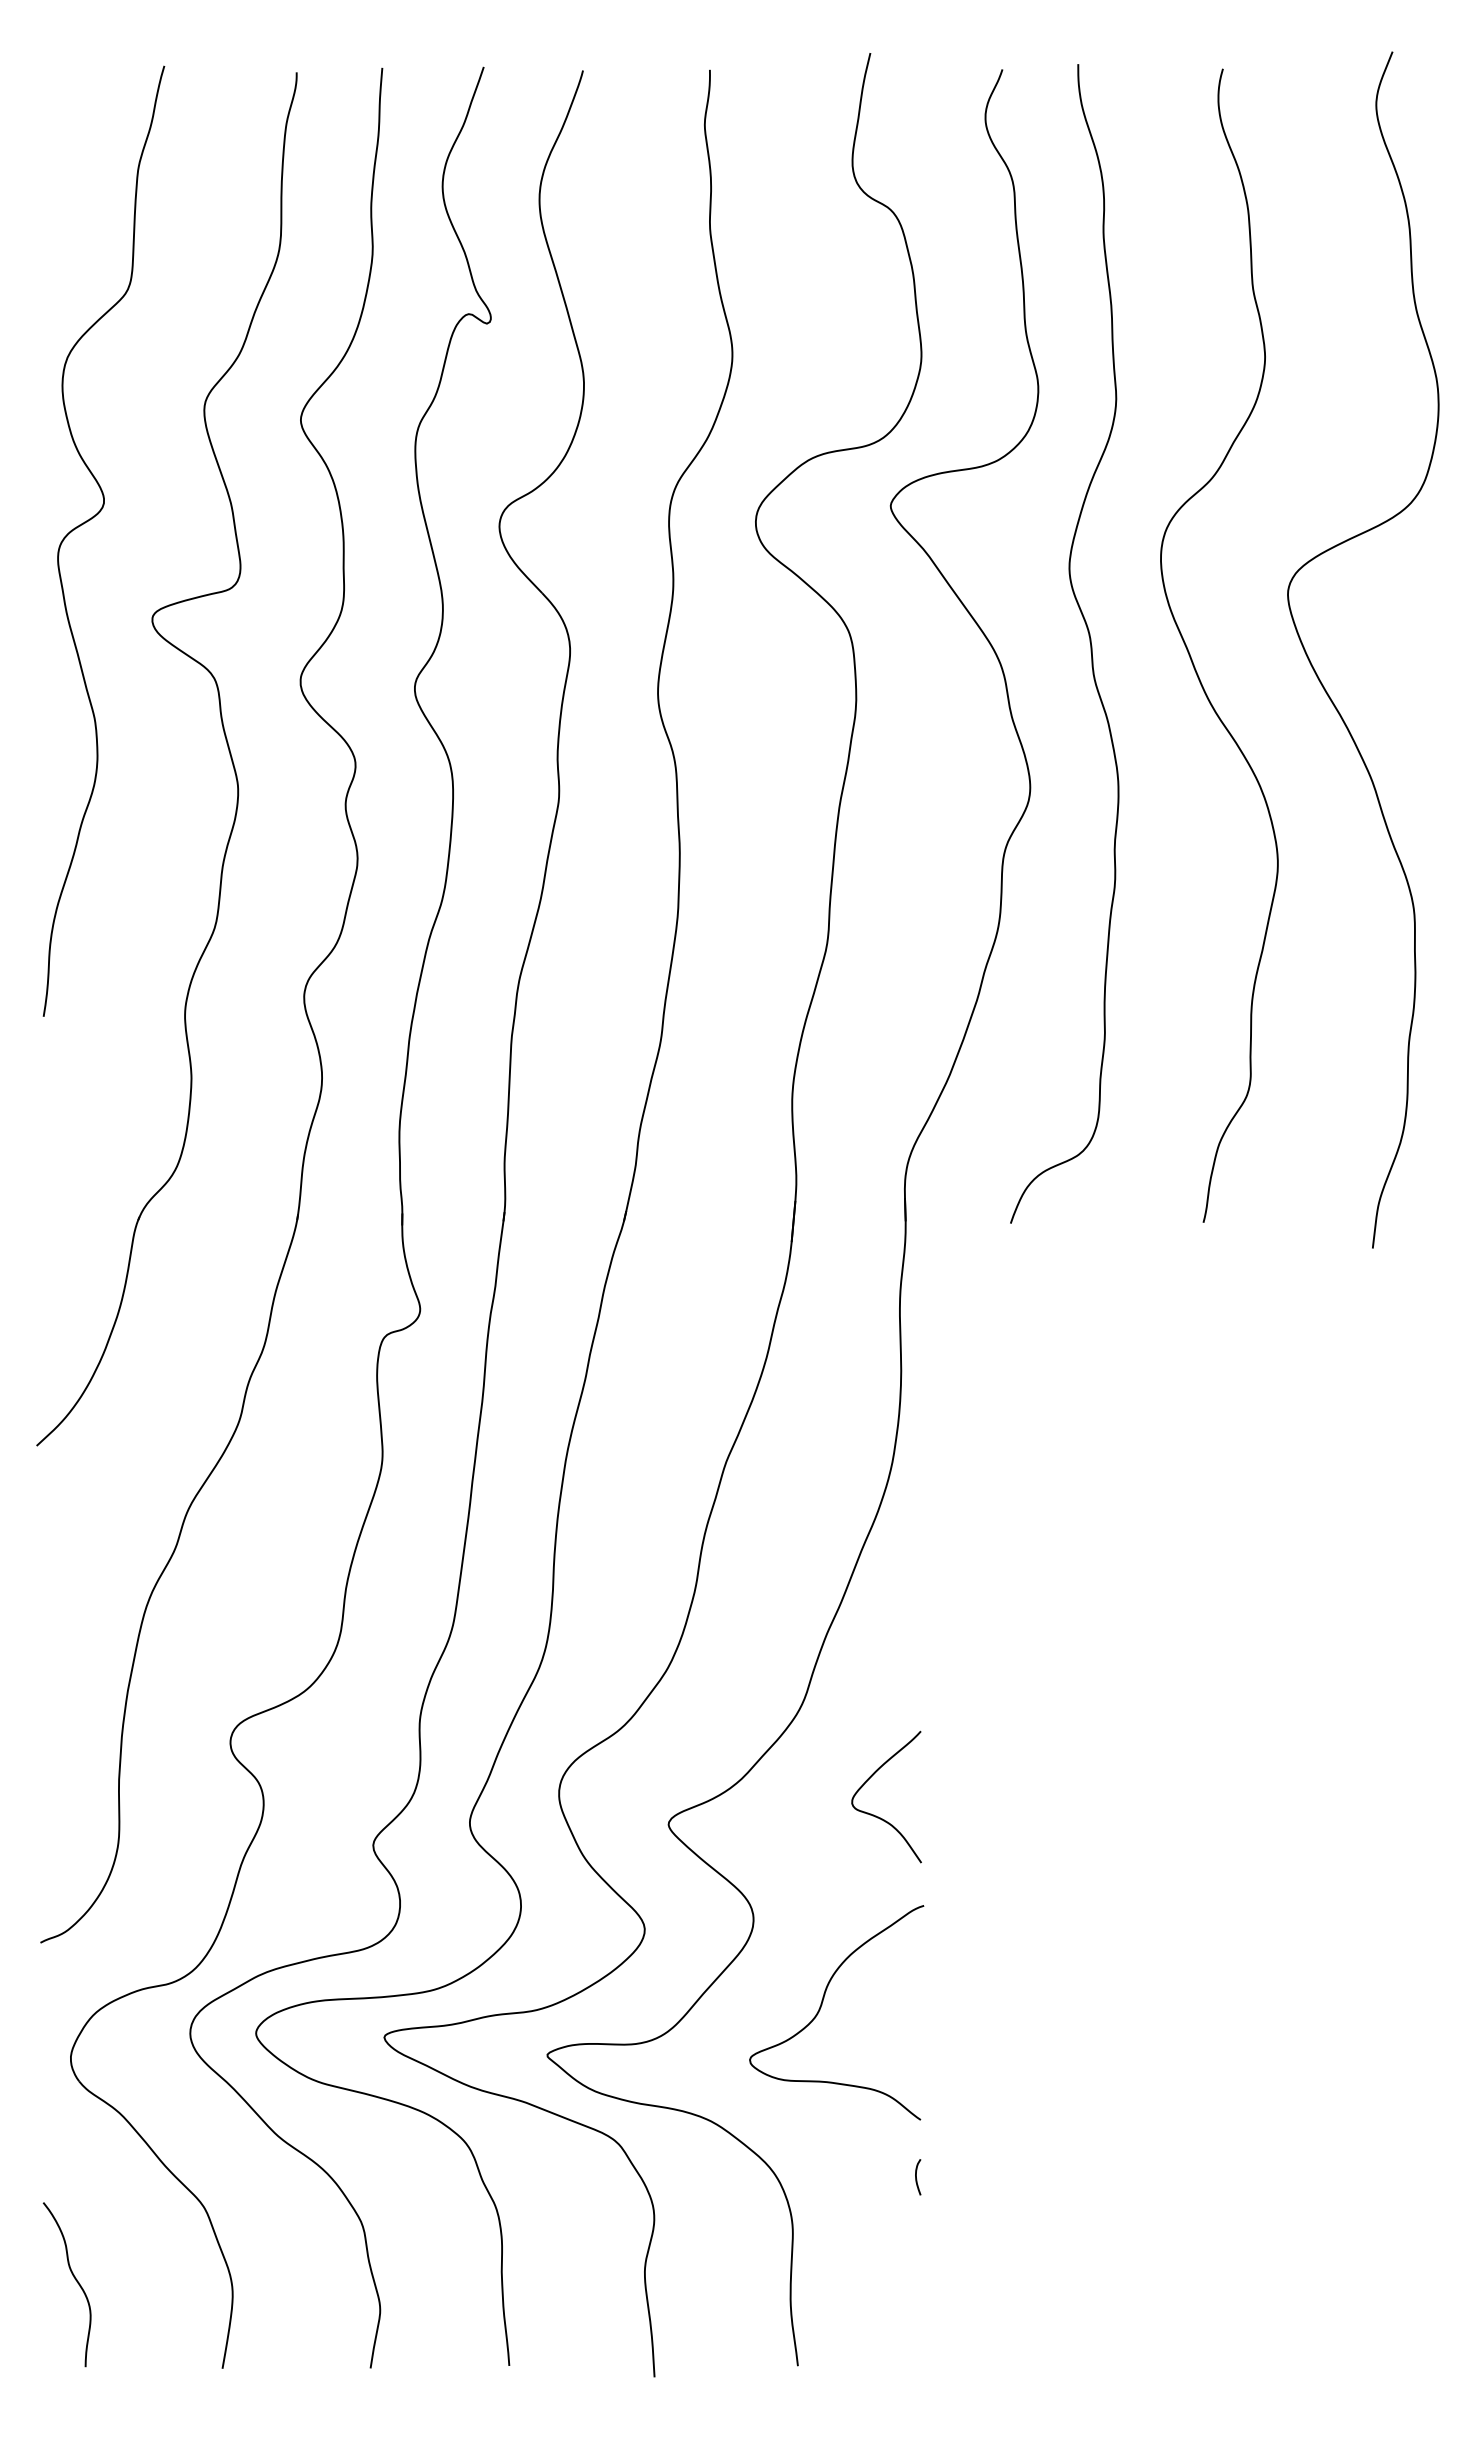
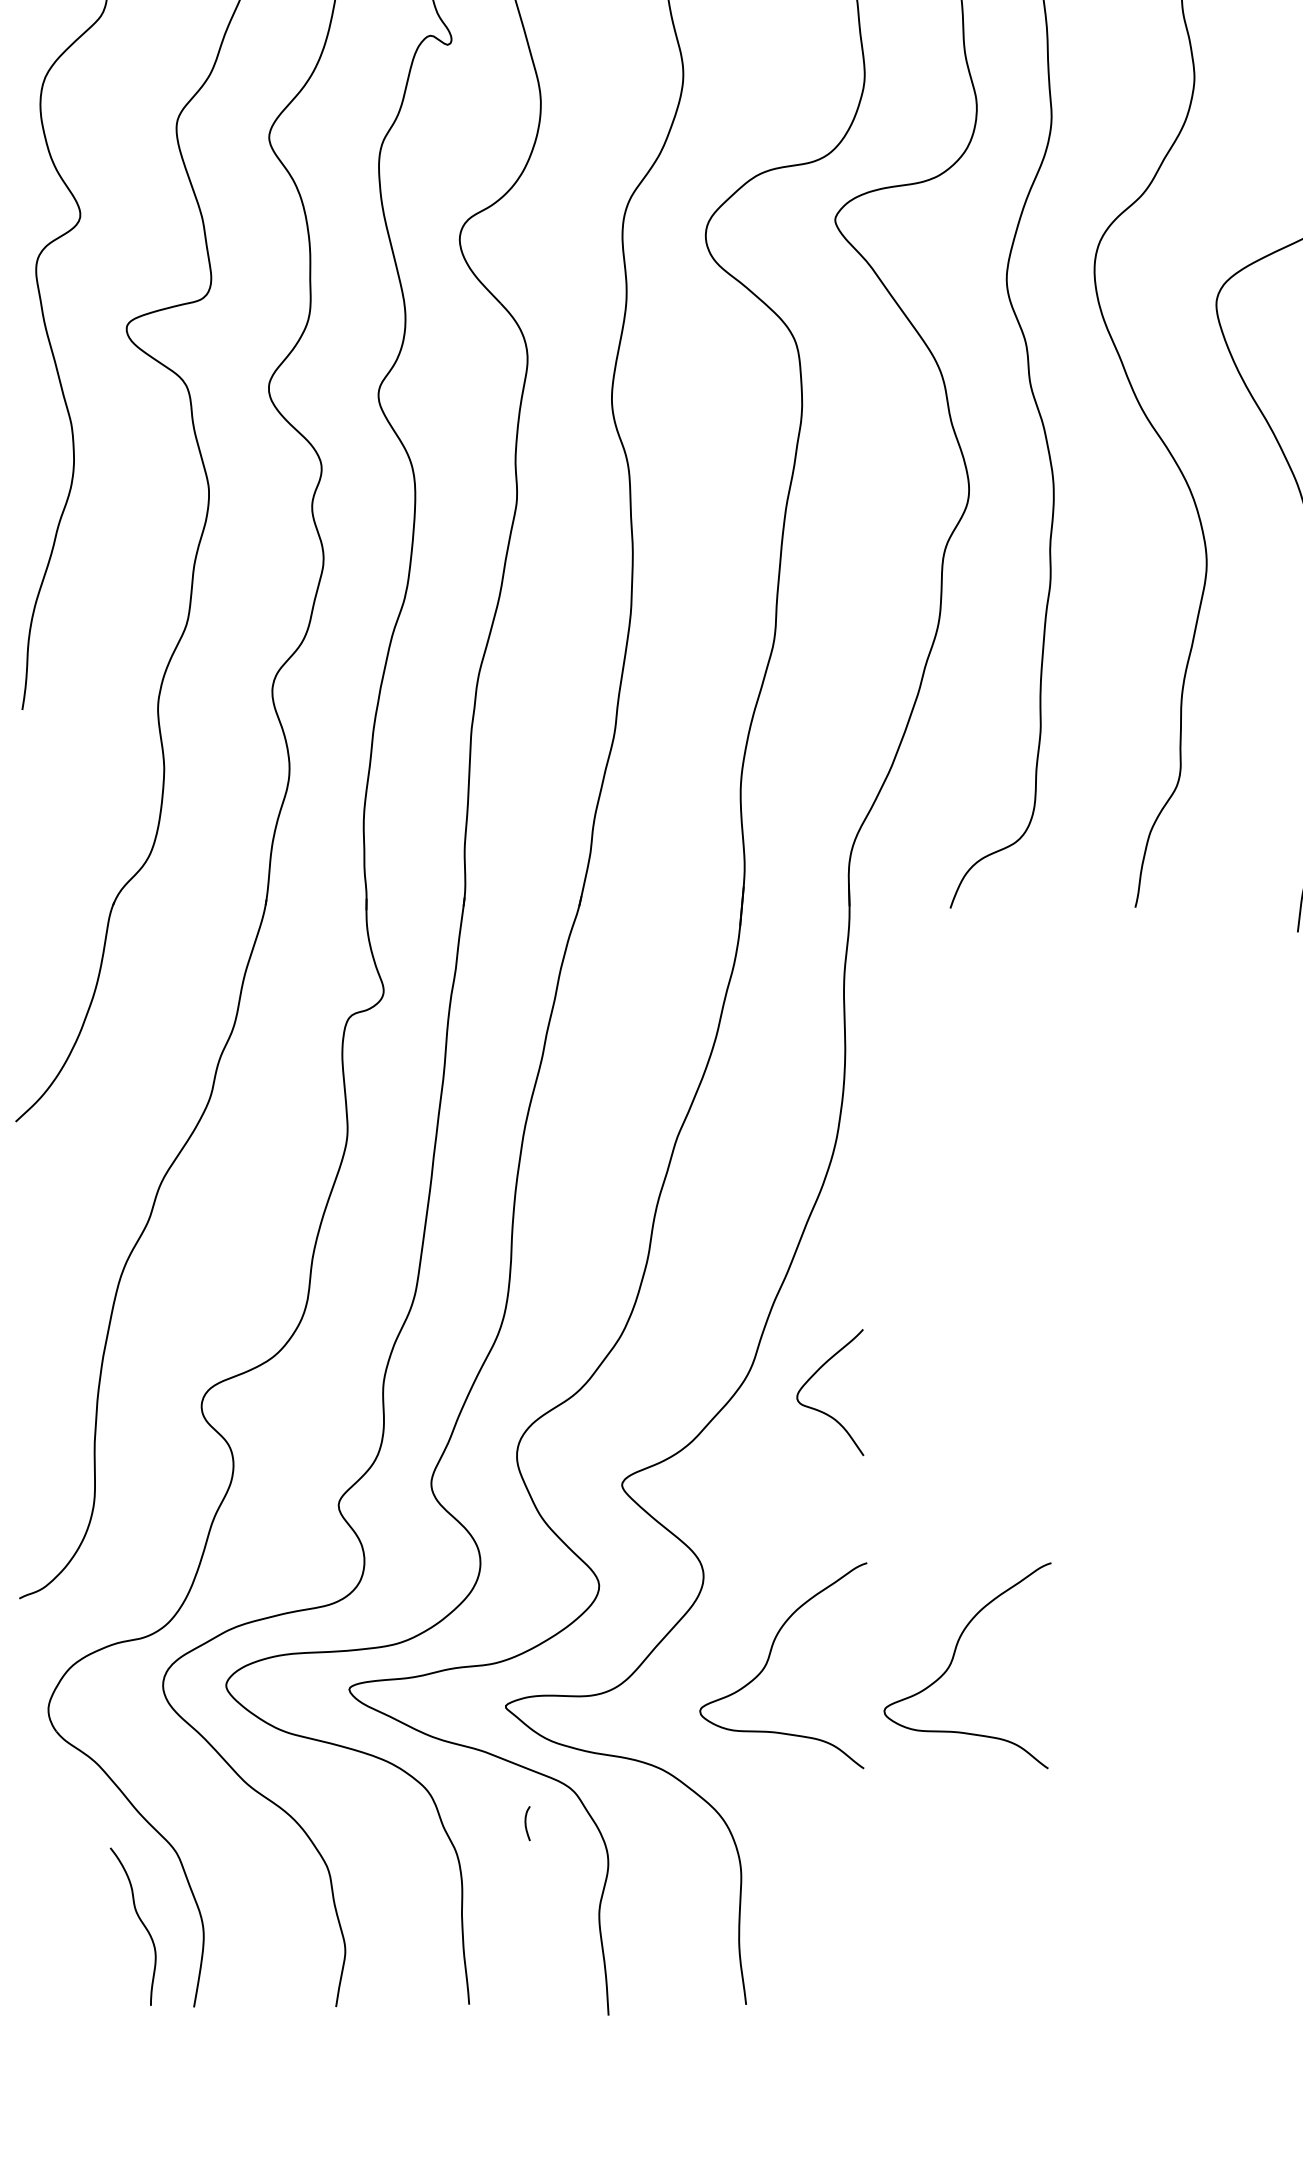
curve: (876, 1815) -> (820, 1410), moved
curve: (1014, 2005) -> (953, 1658), added
curve: (916, 2177) -> (526, 1823), moved
curve: (75, 2280) -> (141, 1922), moved

